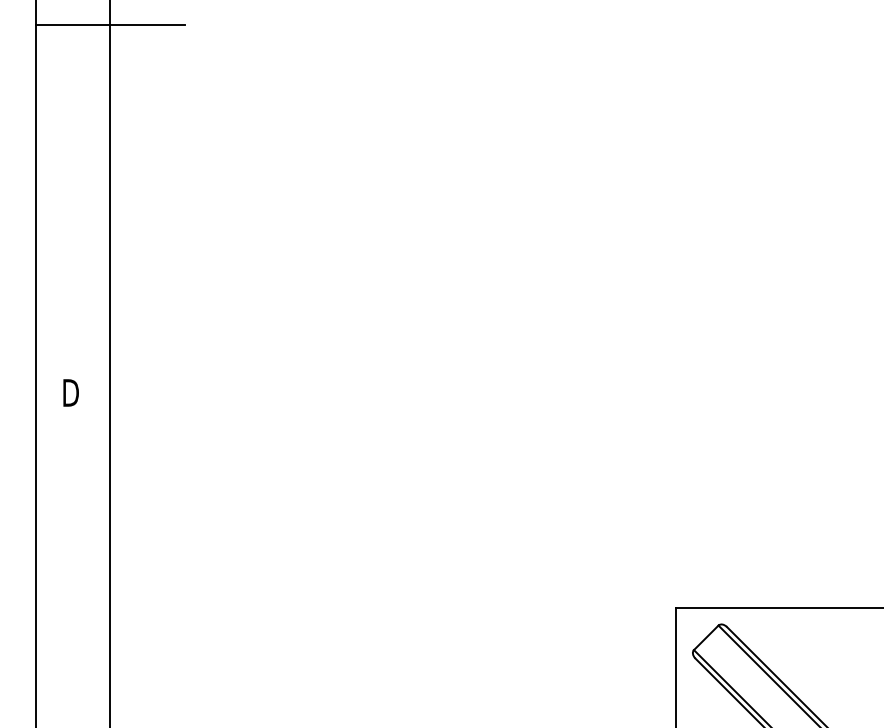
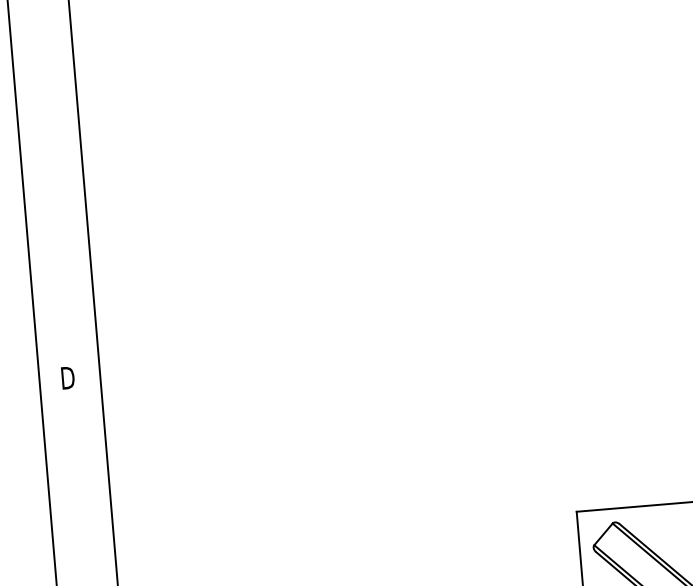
line: (110, 24) -> (74, 74), removed

